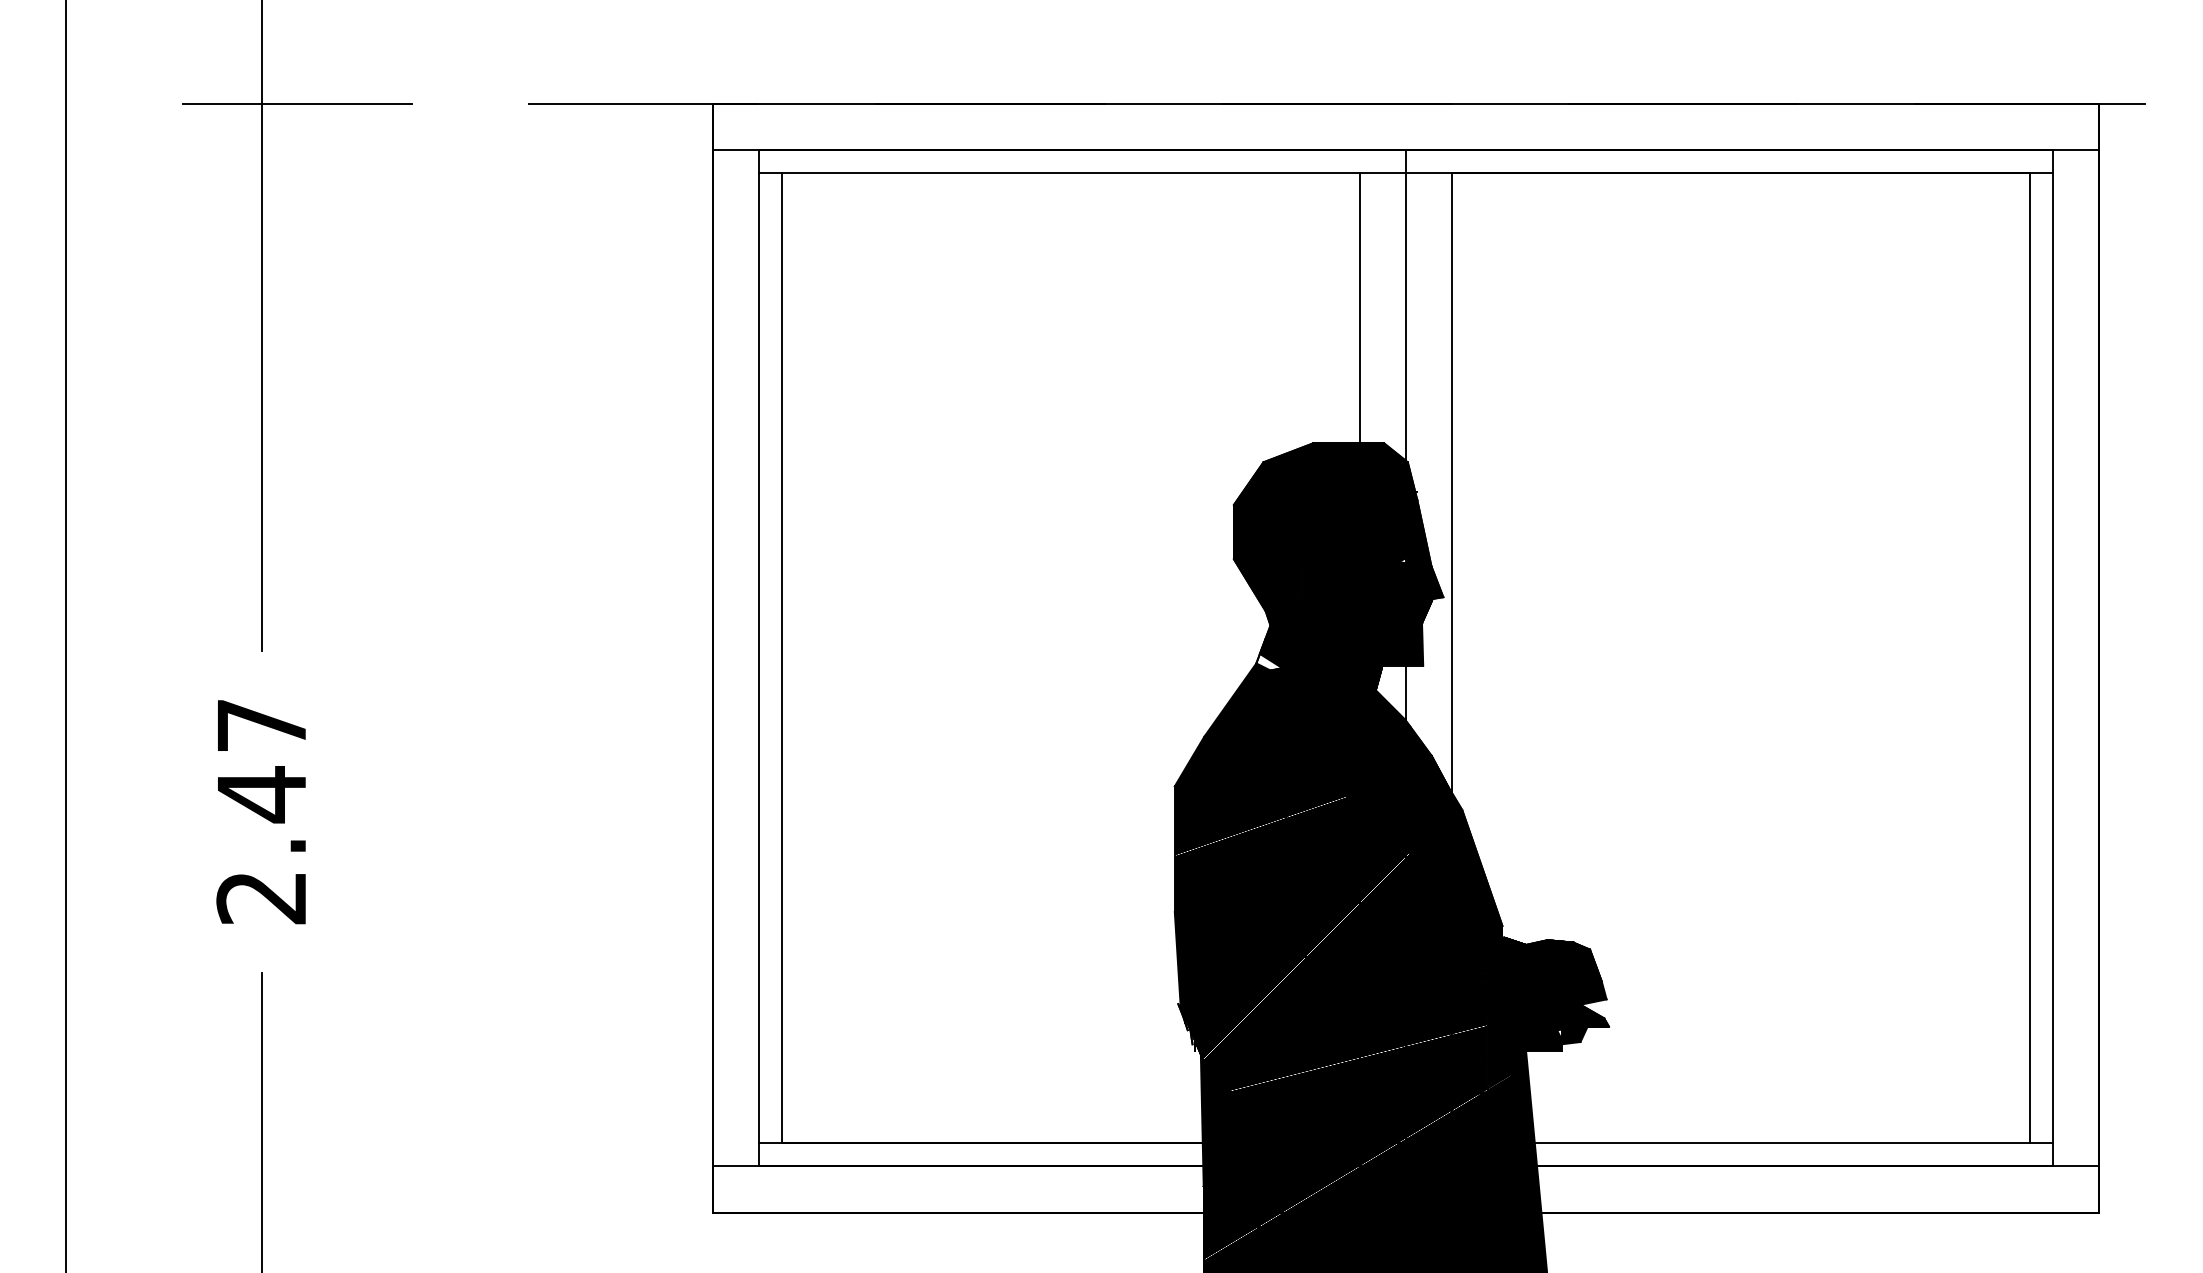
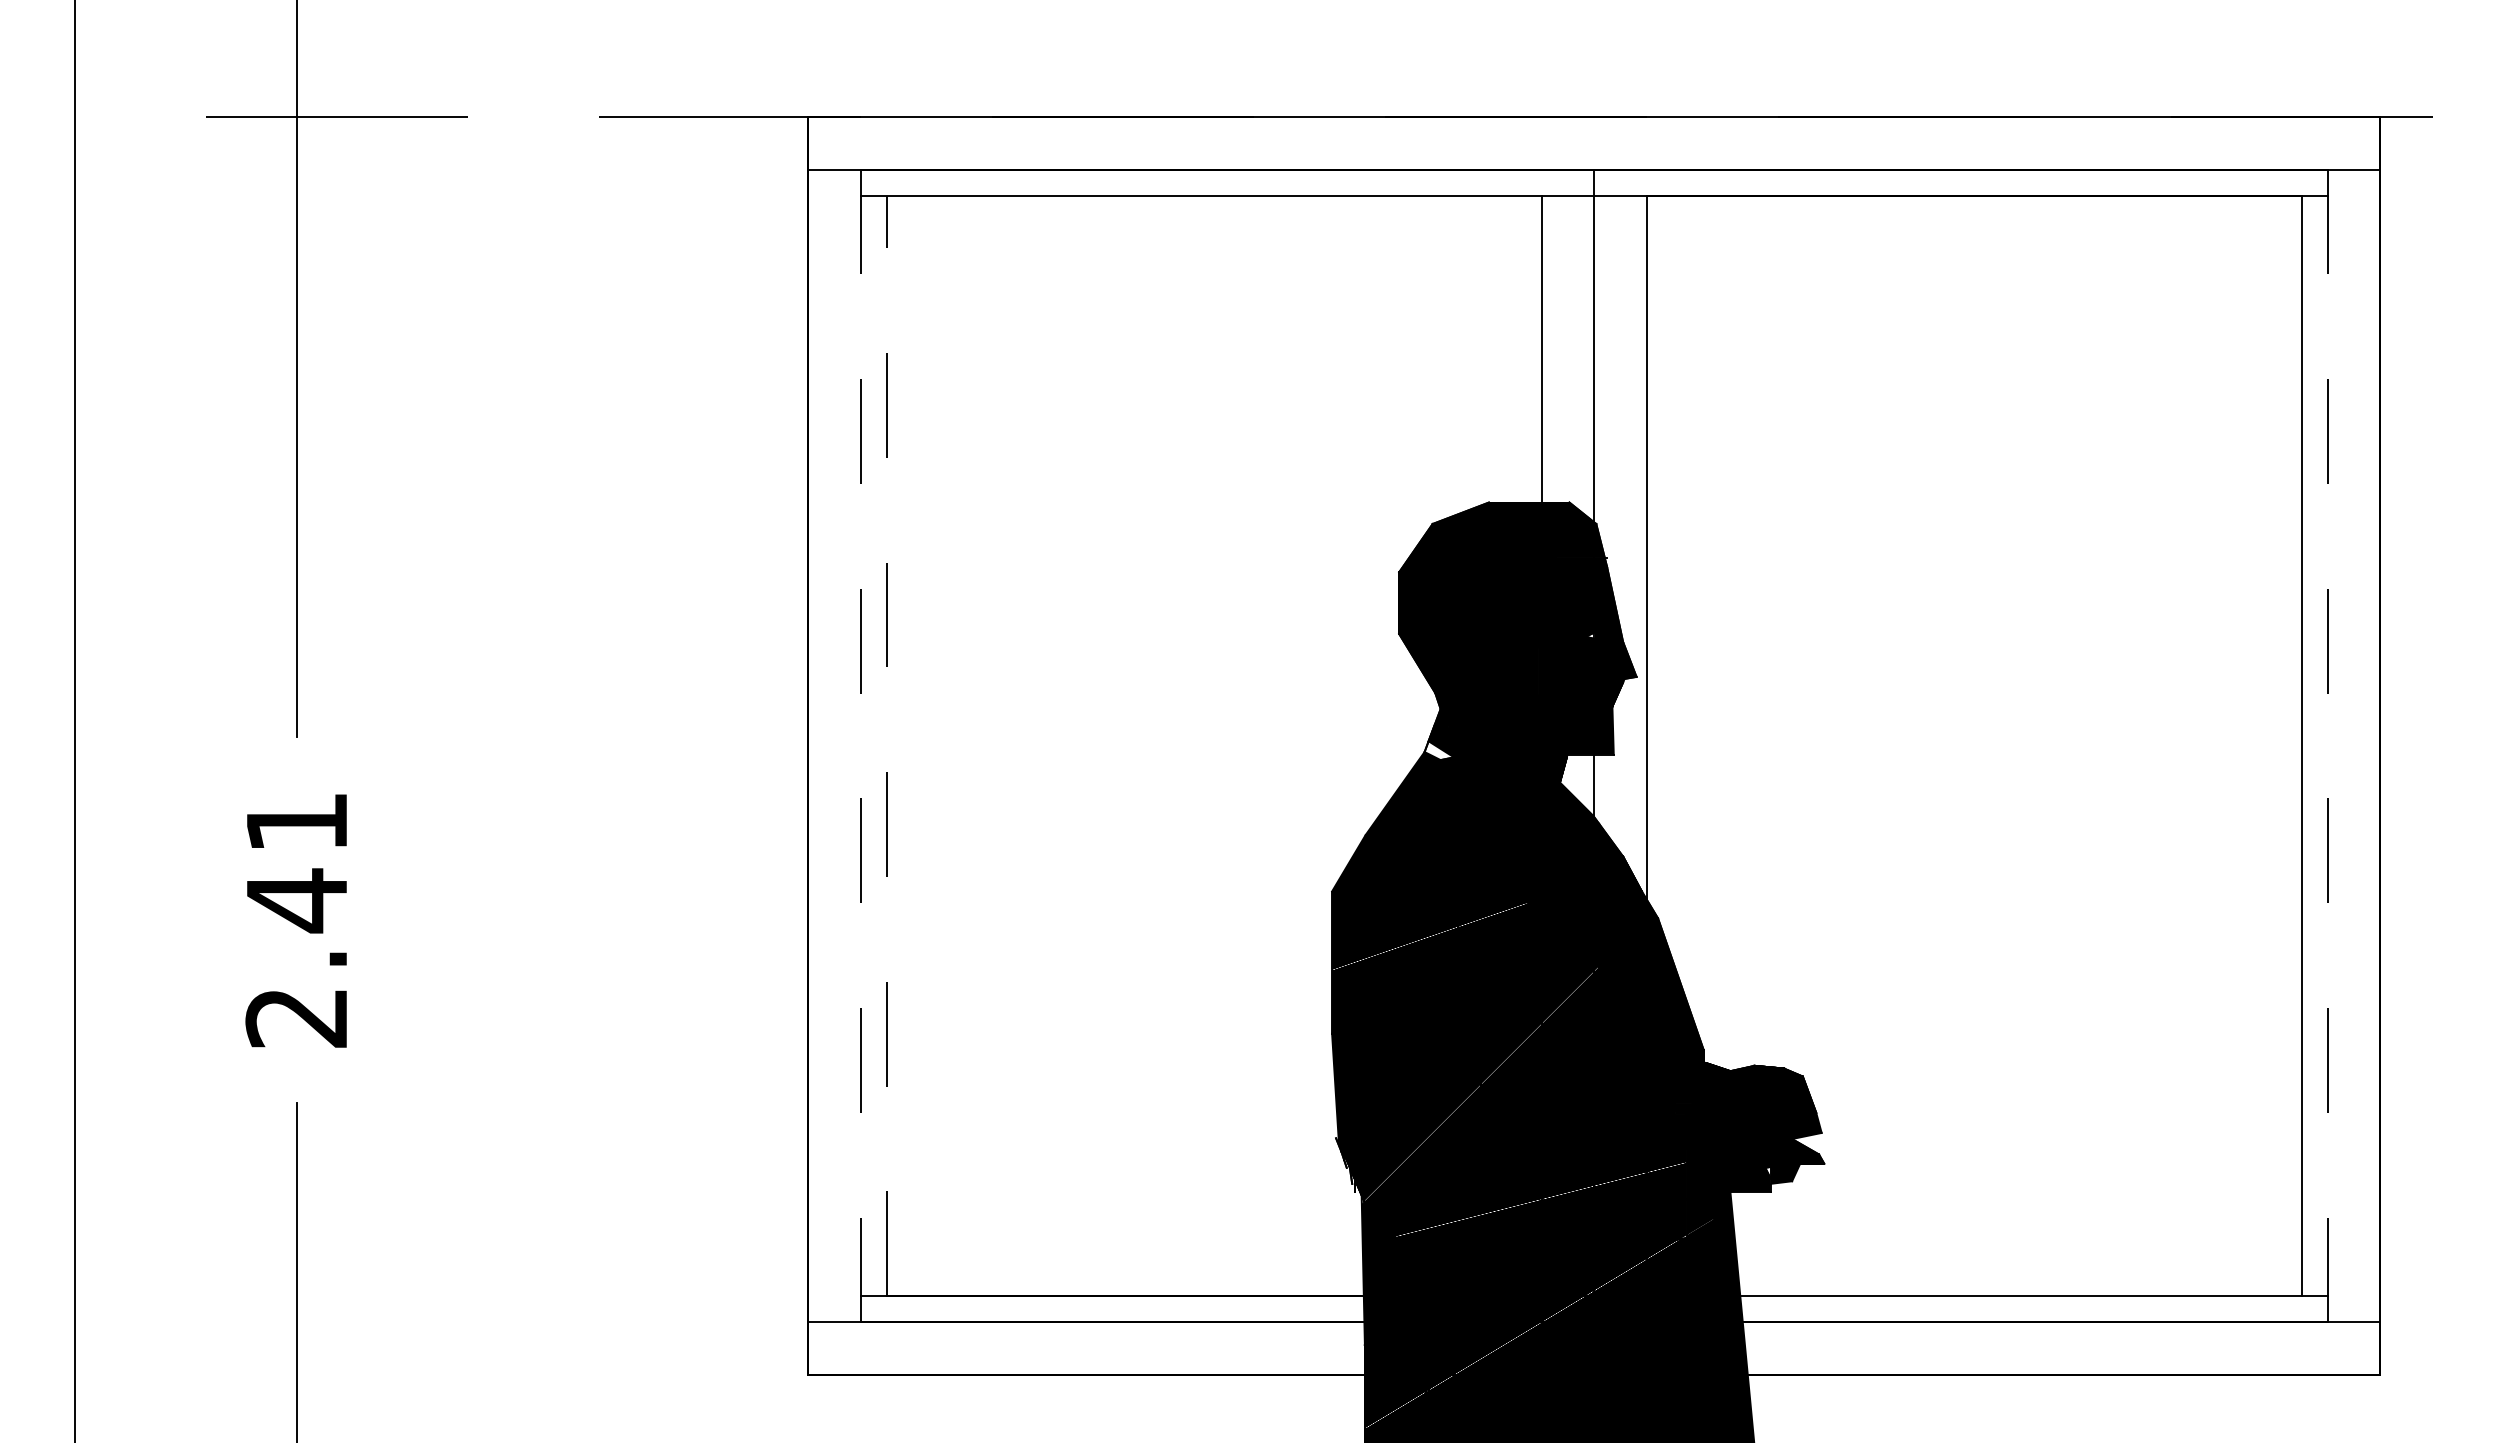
line: (758, 657) -> (860, 745), solid -> dashed
line: (782, 657) -> (887, 745), solid -> dashed
line: (2052, 658) -> (2327, 746), solid -> dashed
text: (261, 725) -> (296, 822), 2.47 -> 2.41

